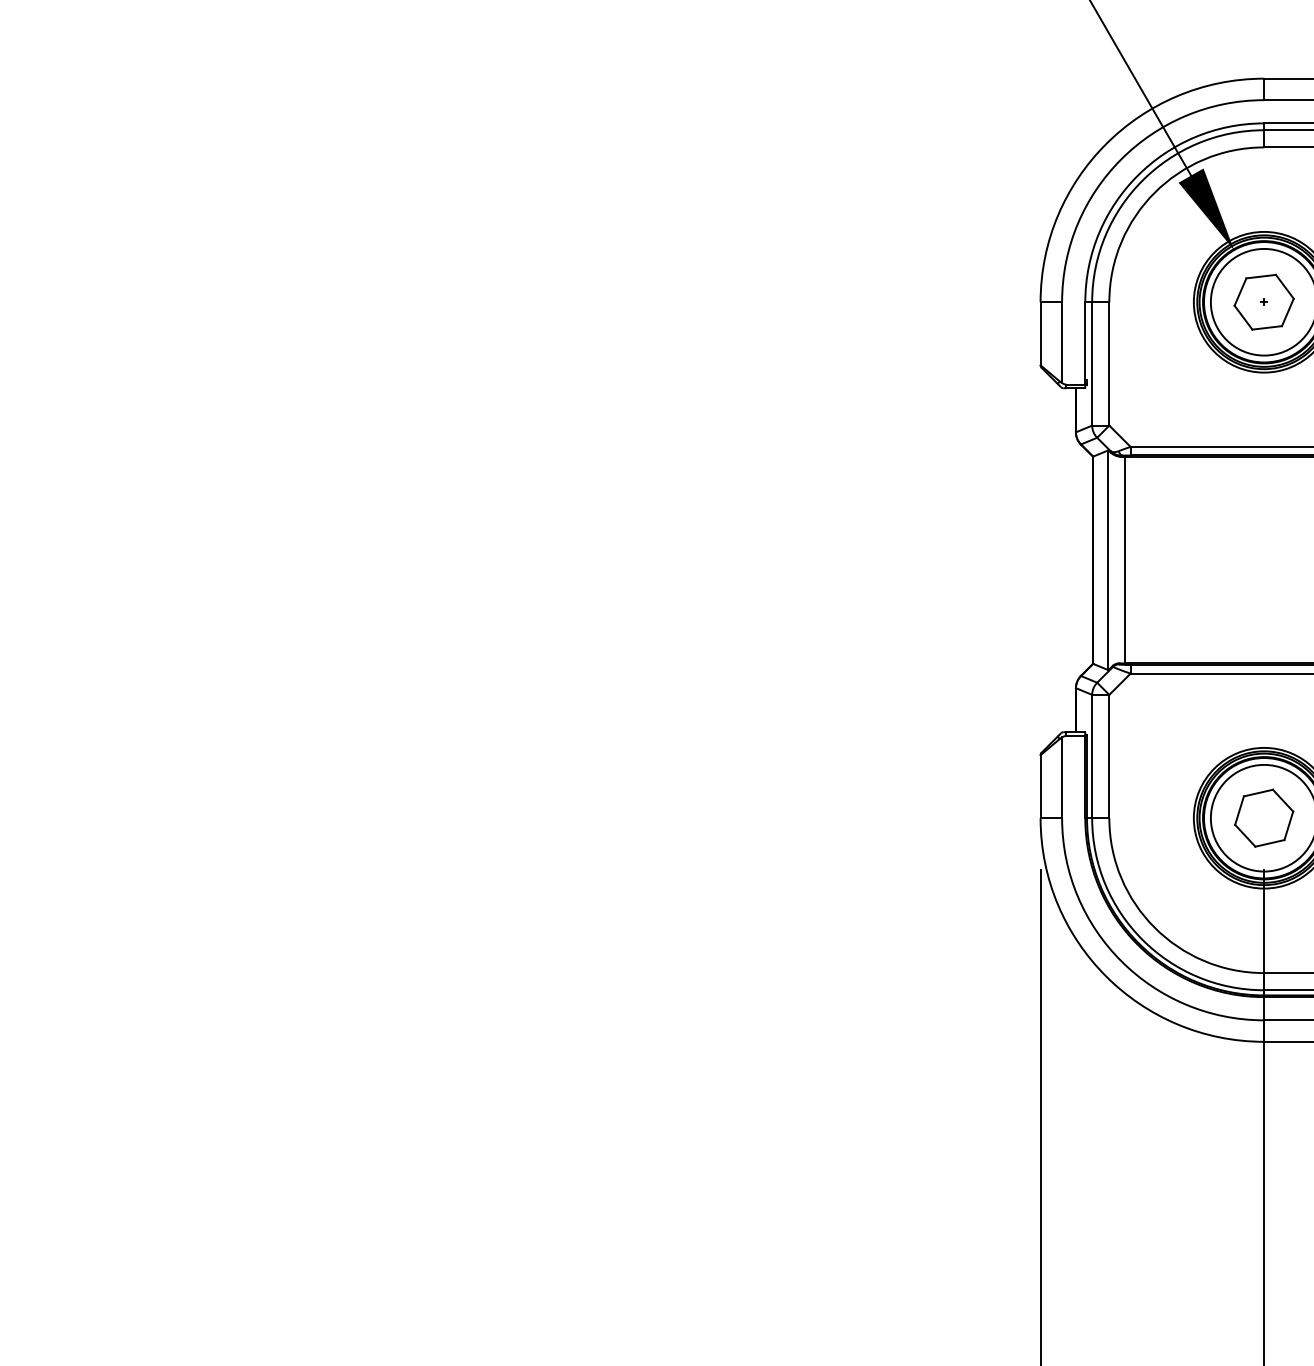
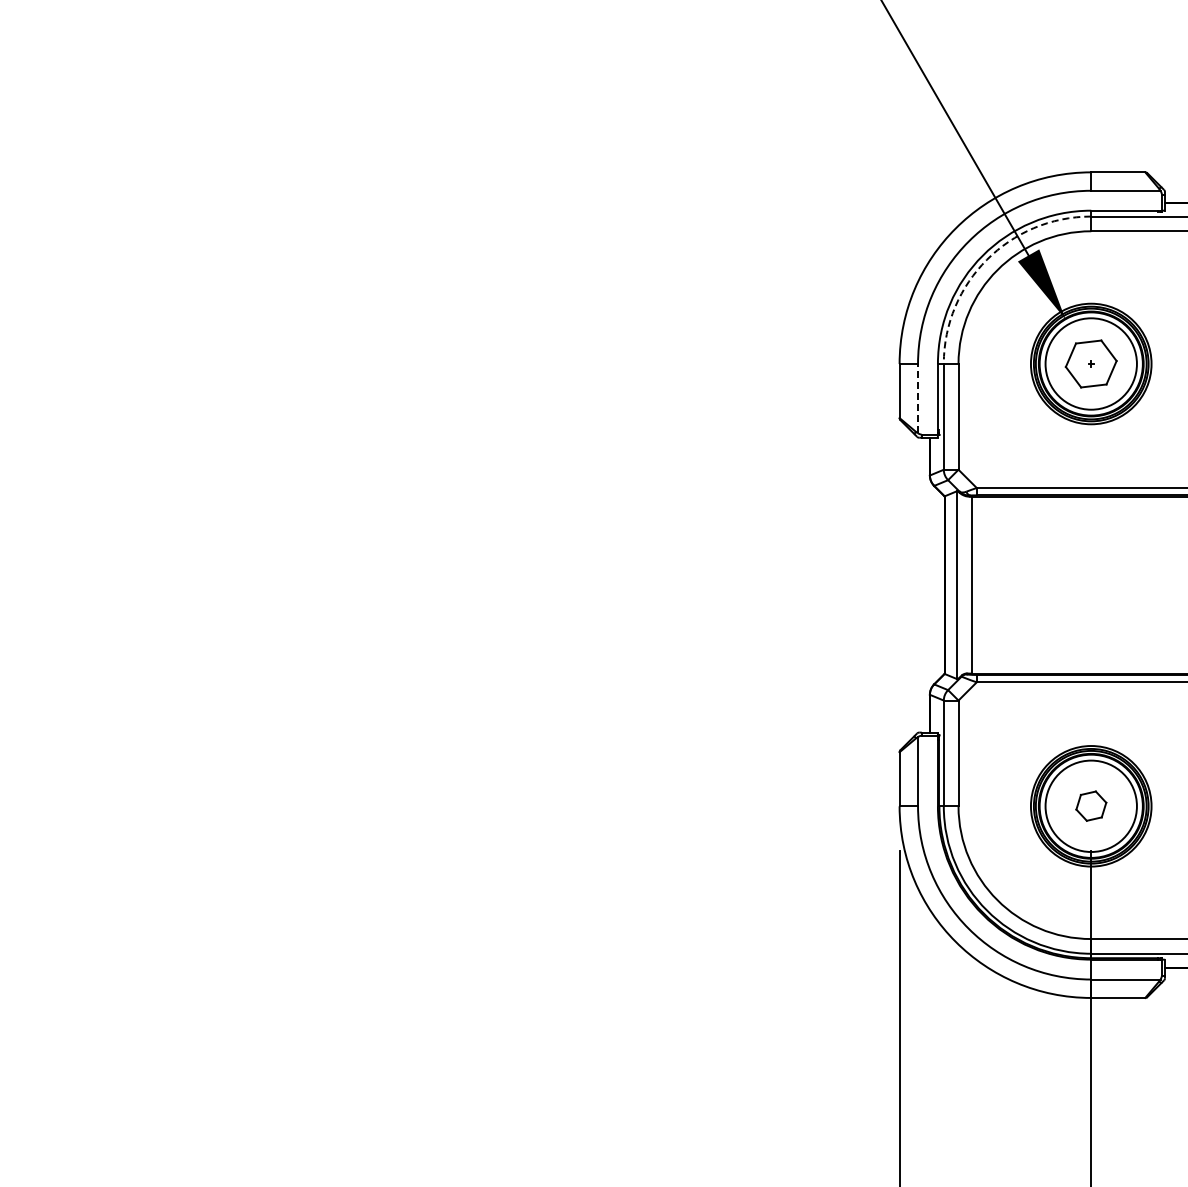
arc: (1141, 180) -> (986, 259), solid -> dashed
line: (1062, 342) -> (918, 398), solid -> dashed
part: (1264, 817) -> (1091, 805), size x0.6

